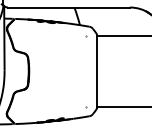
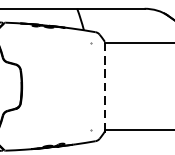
line: (97, 71) -> (105, 86), solid -> dashed

